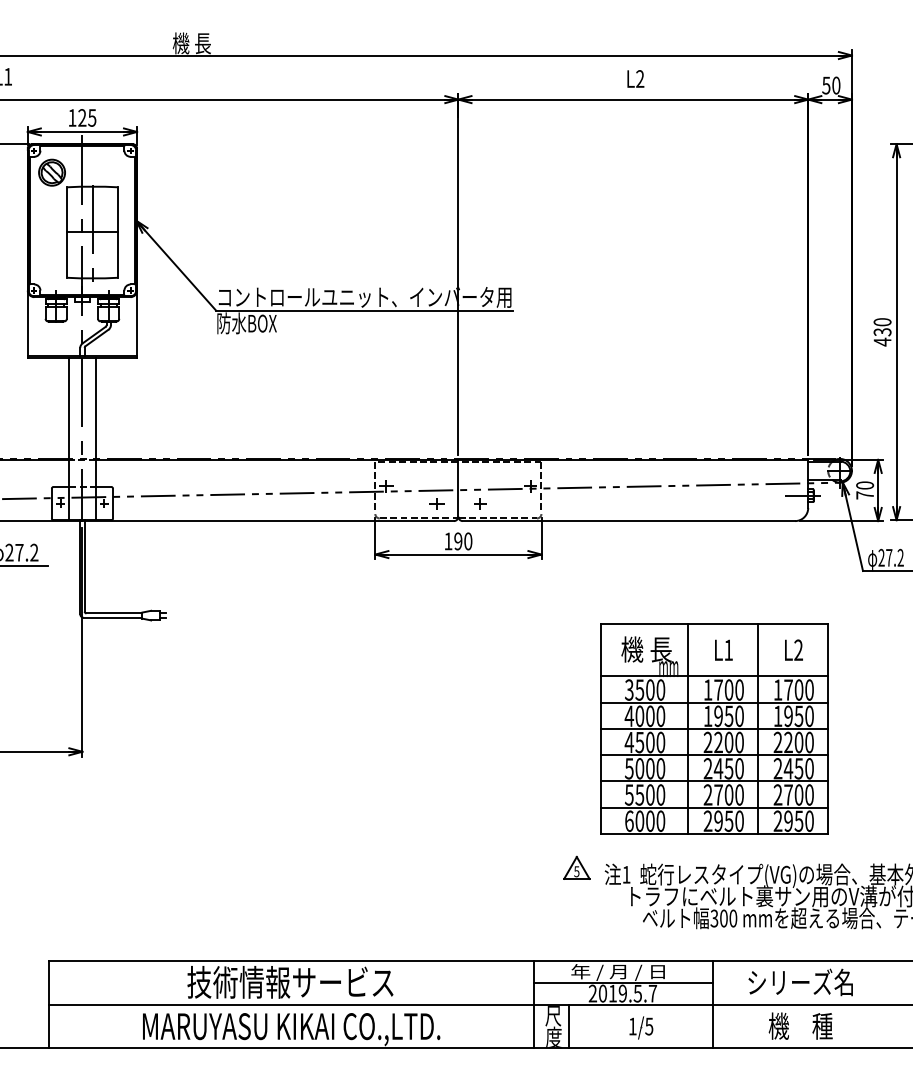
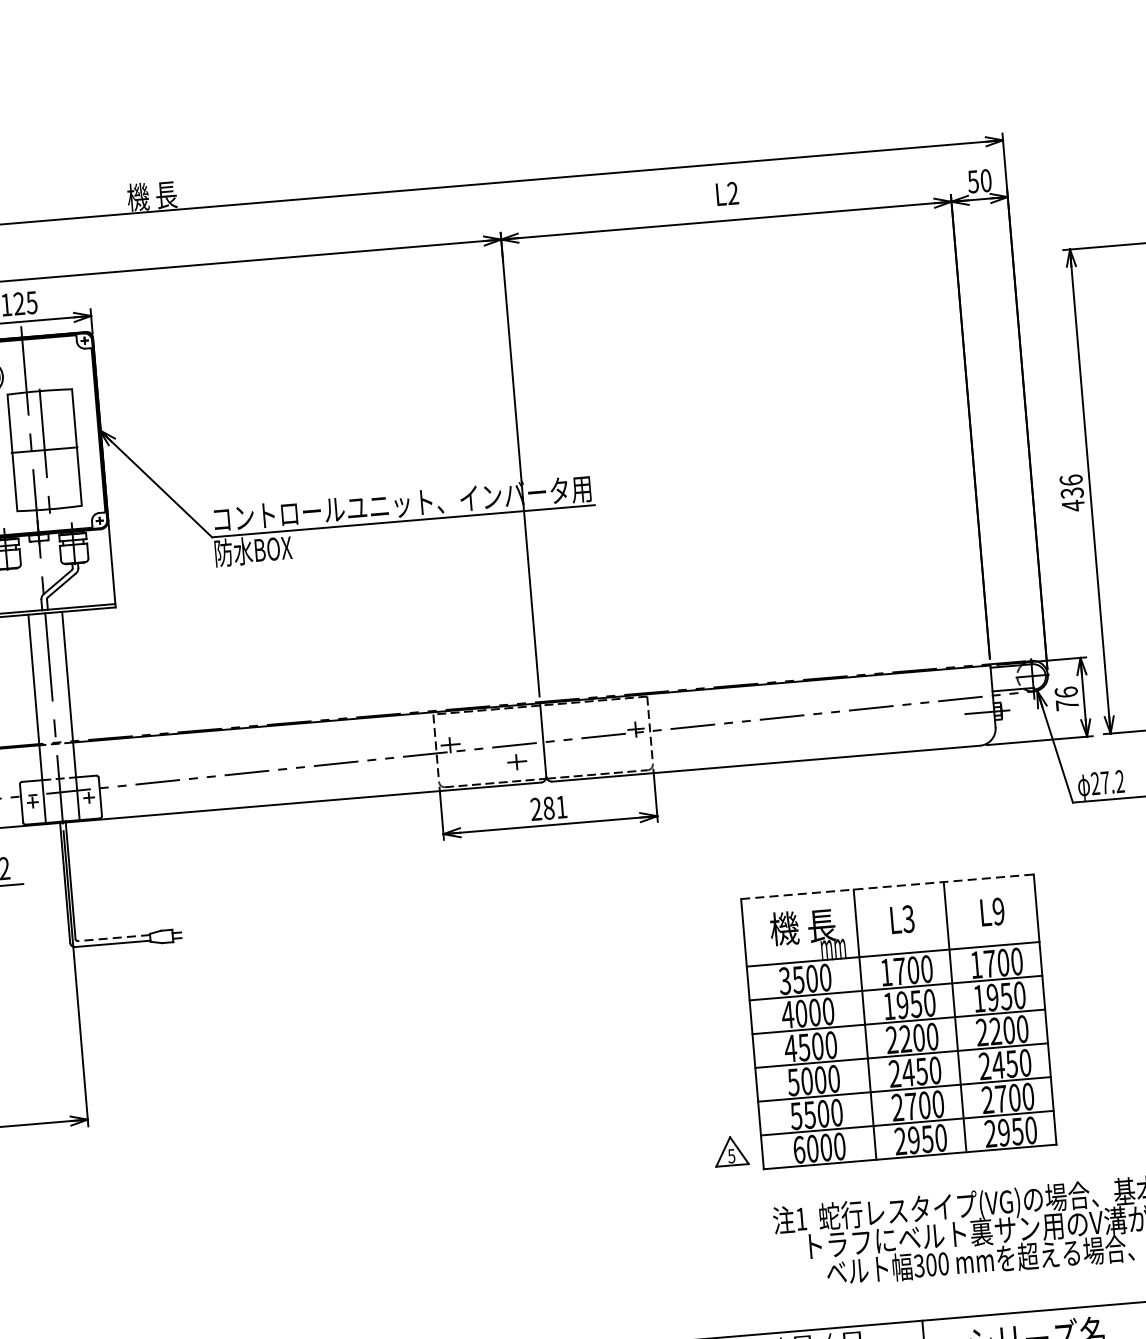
text: (882, 322) -> (1071, 480), 430 -> 436
text: (864, 485) -> (1065, 692), 70 -> 76
part: (480, 503) -> (573, 757), removed
text: (458, 541) -> (549, 808), 190 -> 281
line: (113, 613) -> (112, 938), solid -> dashed
line: (714, 623) -> (887, 886), solid -> dashed
text: (728, 650) -> (908, 919), L1 -> L3
text: (798, 650) -> (998, 911), L2 -> L9
part: (576, 867) -> (730, 1150), moved

